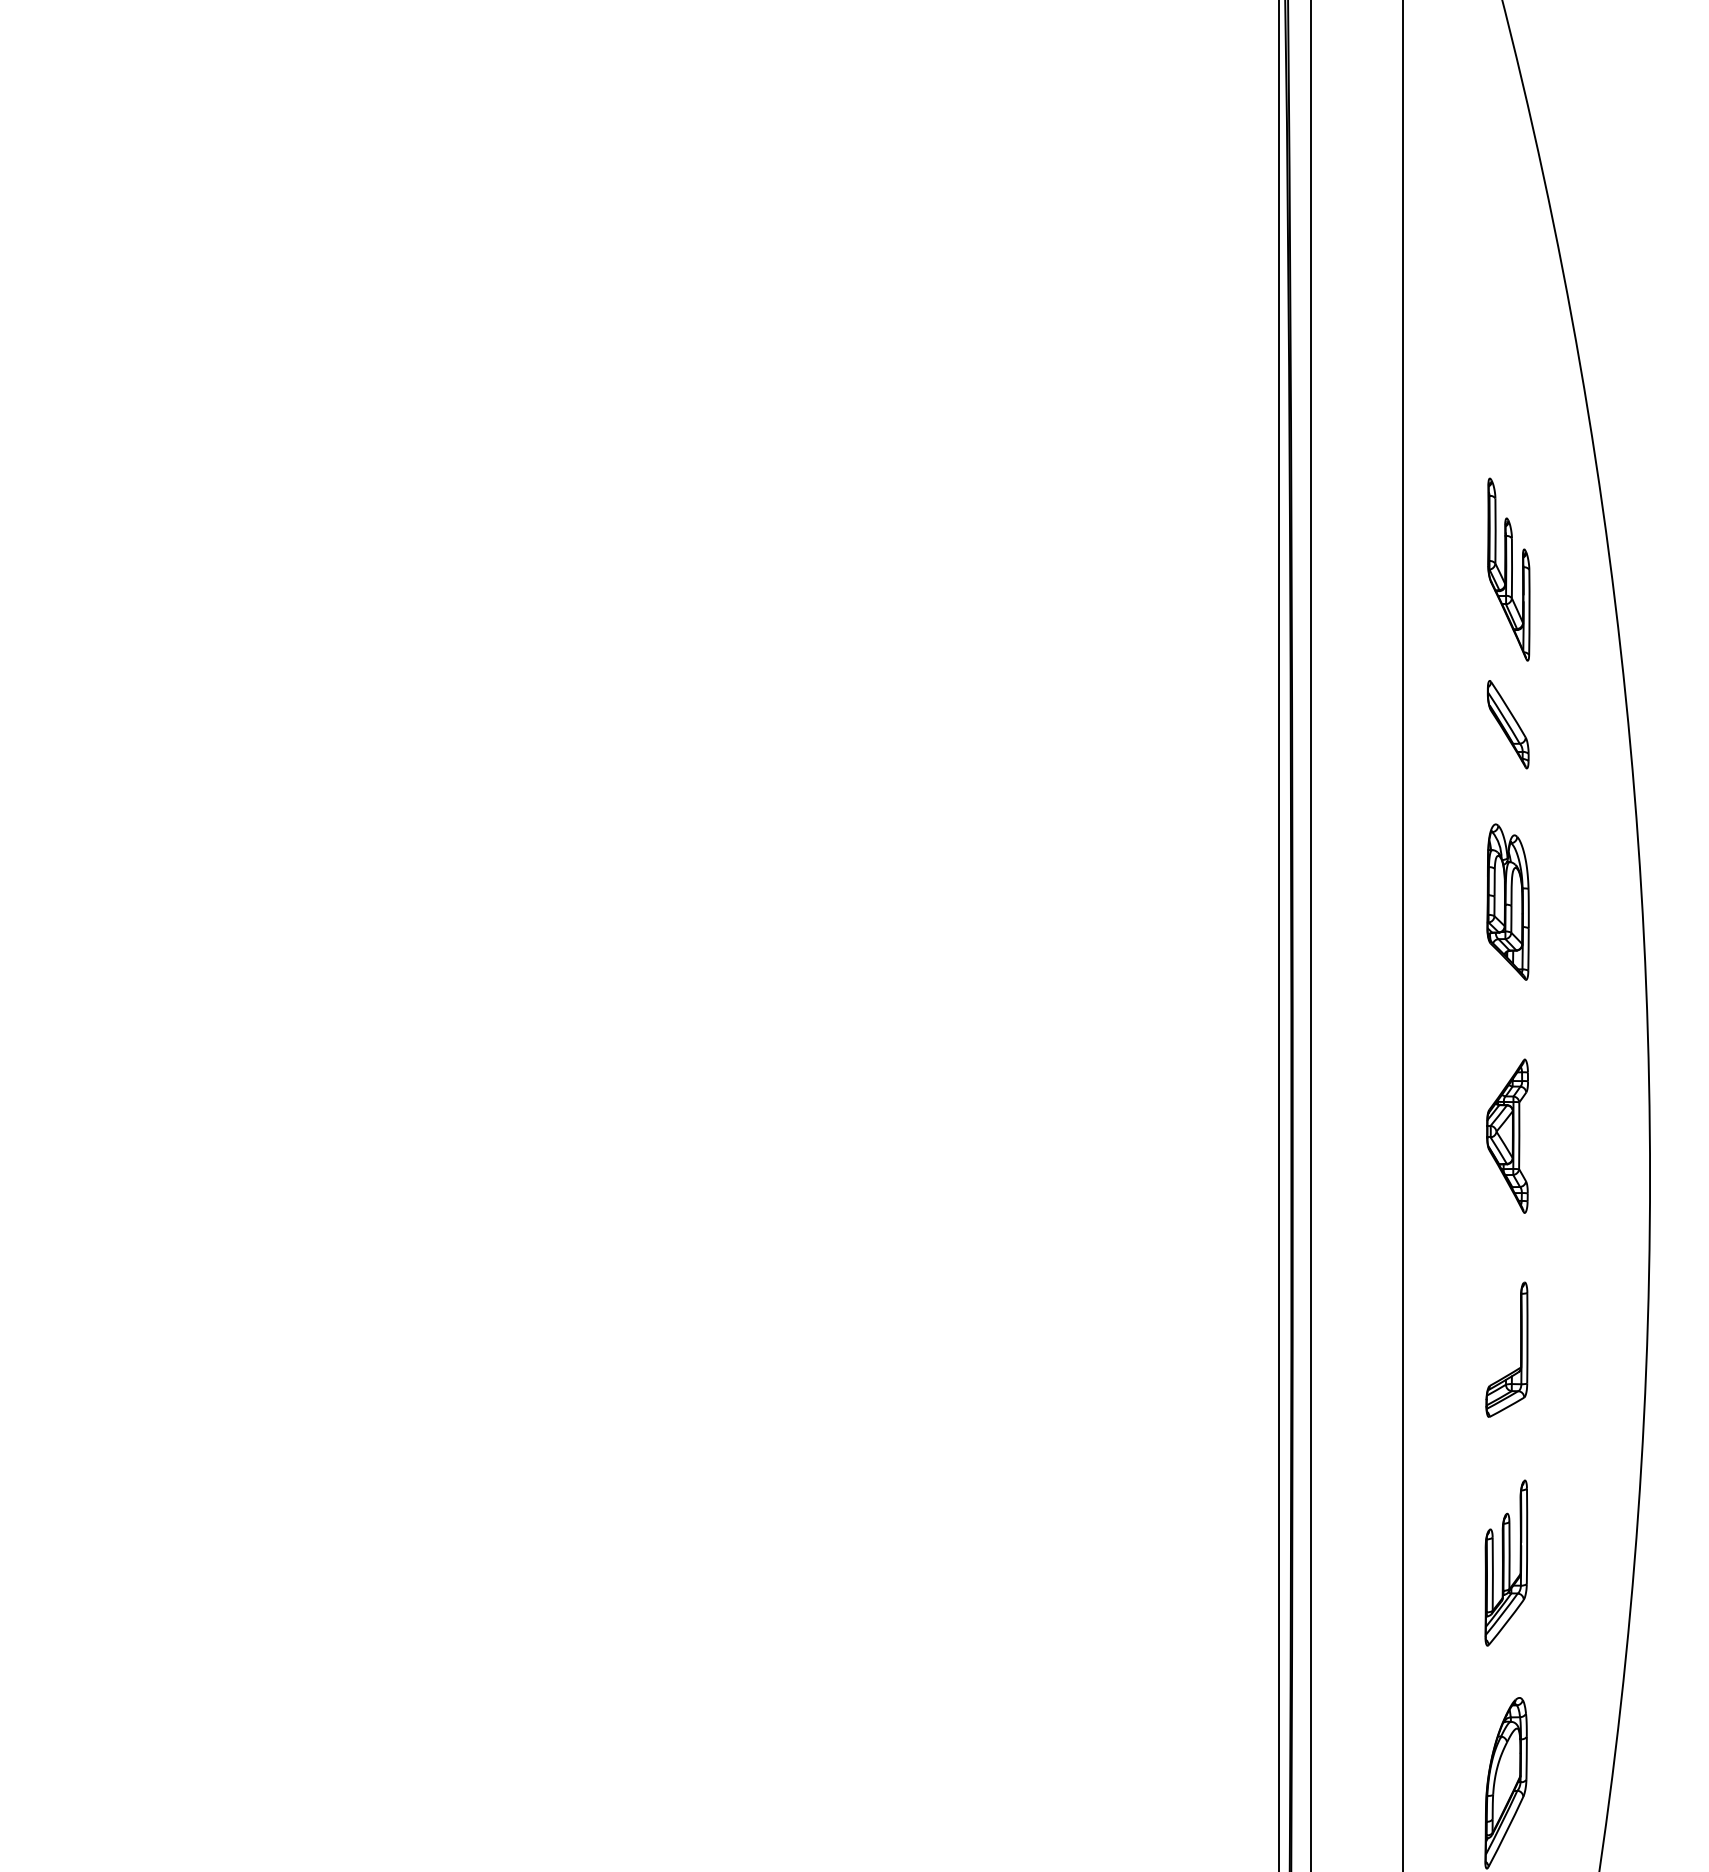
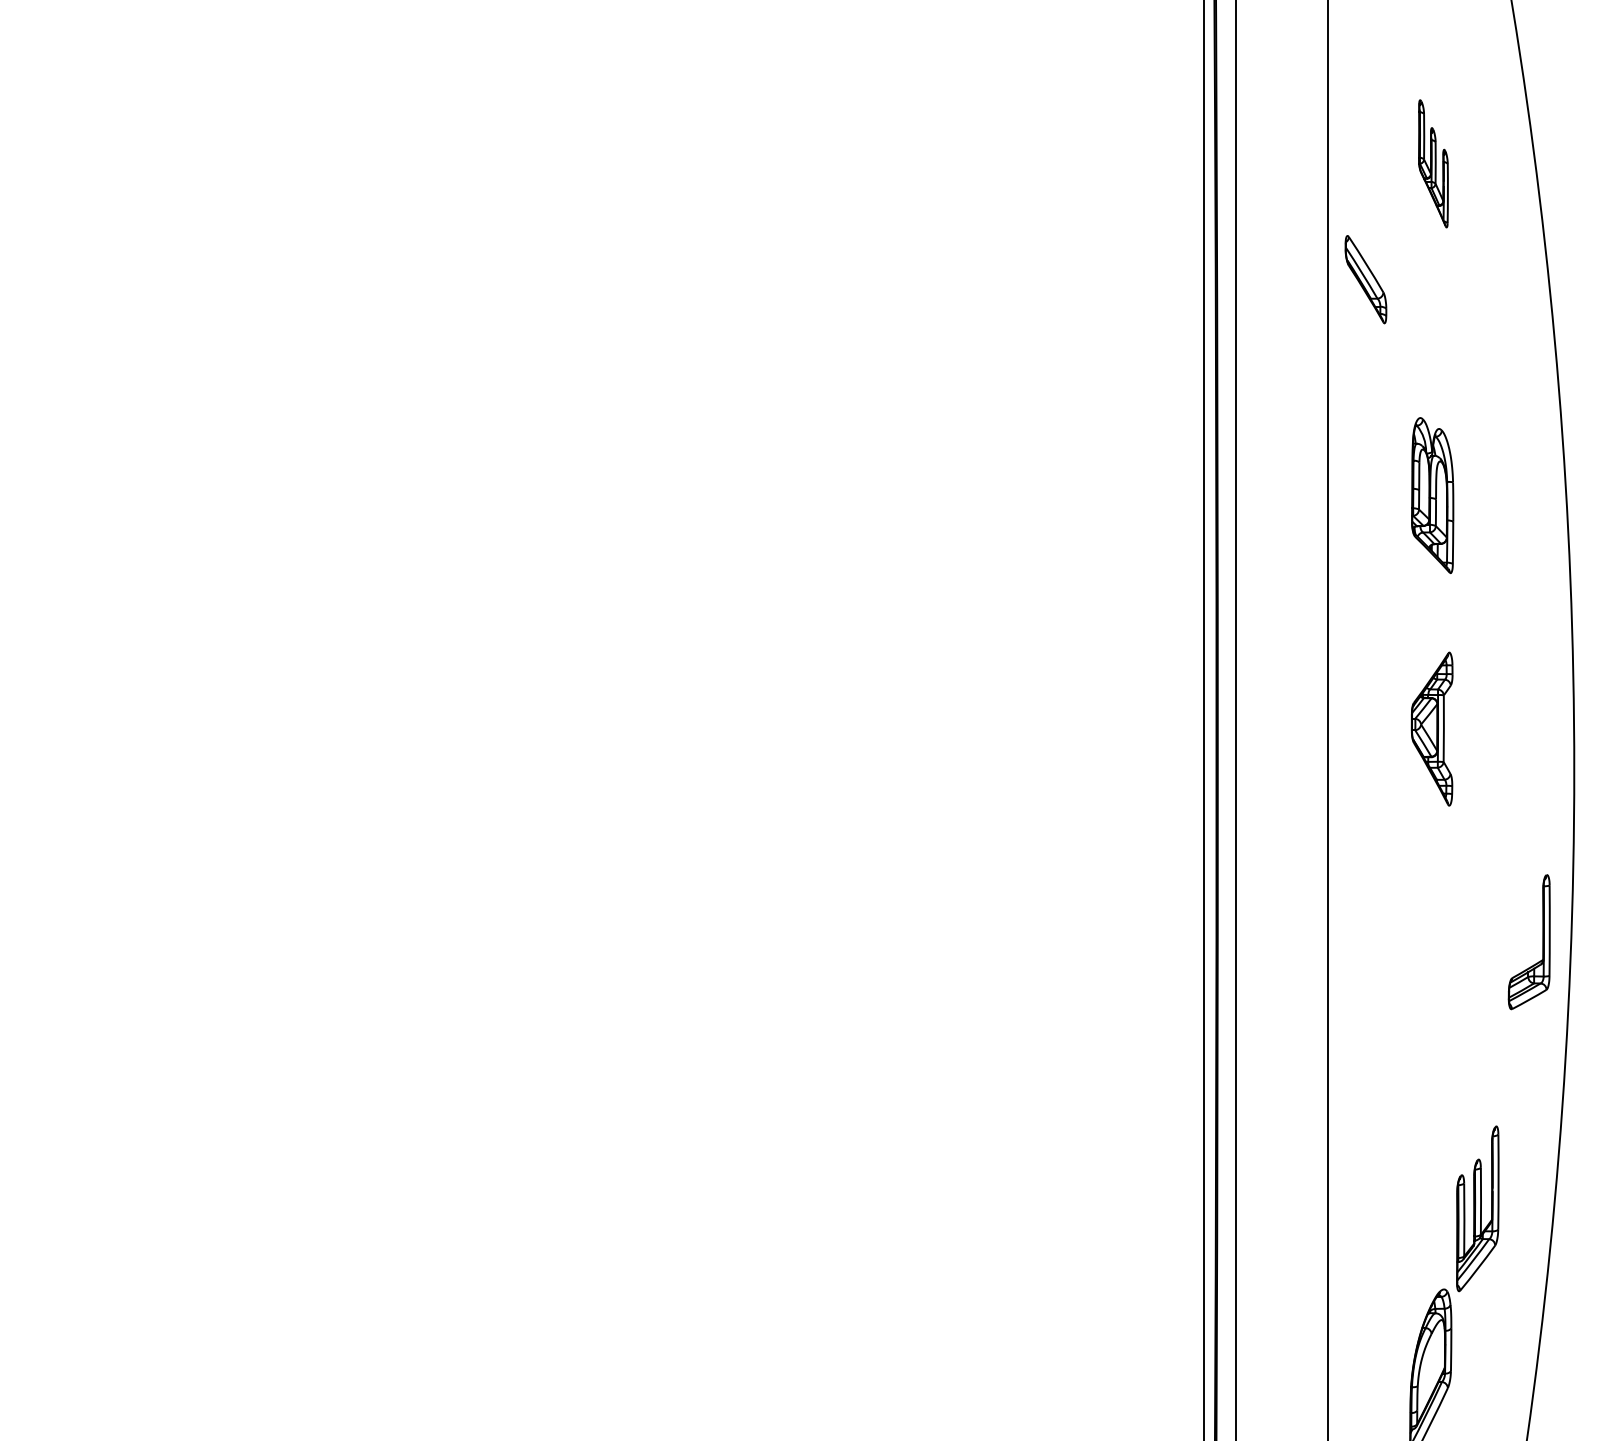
part: (1508, 569) -> (1433, 163), size x0.7
part: (1508, 724) -> (1366, 279), moved
part: (1520, 1349) -> (1542, 941), moved
part: (1506, 1562) -> (1477, 1208), moved

